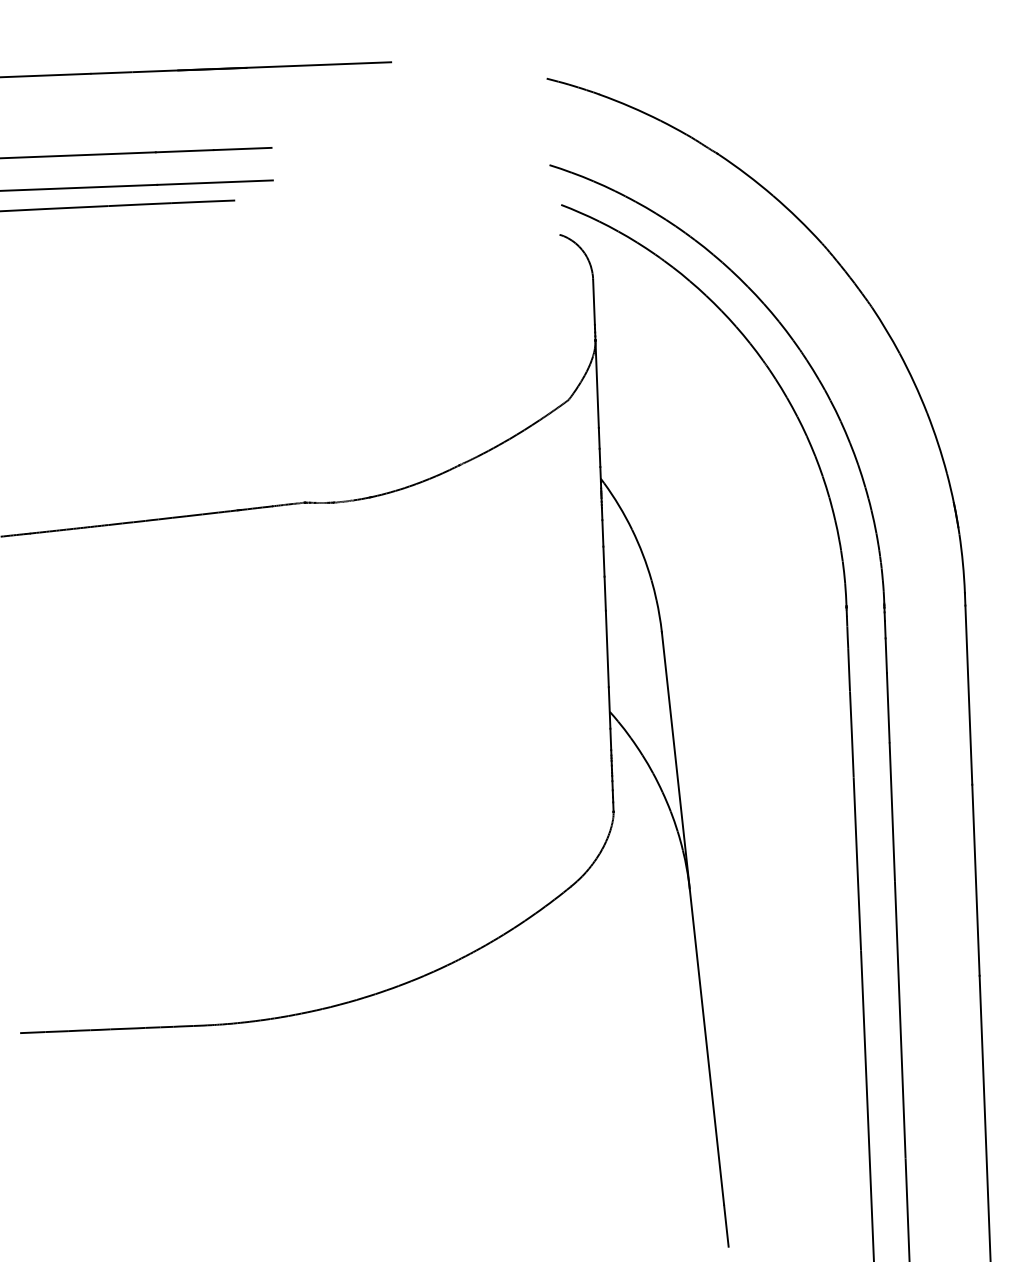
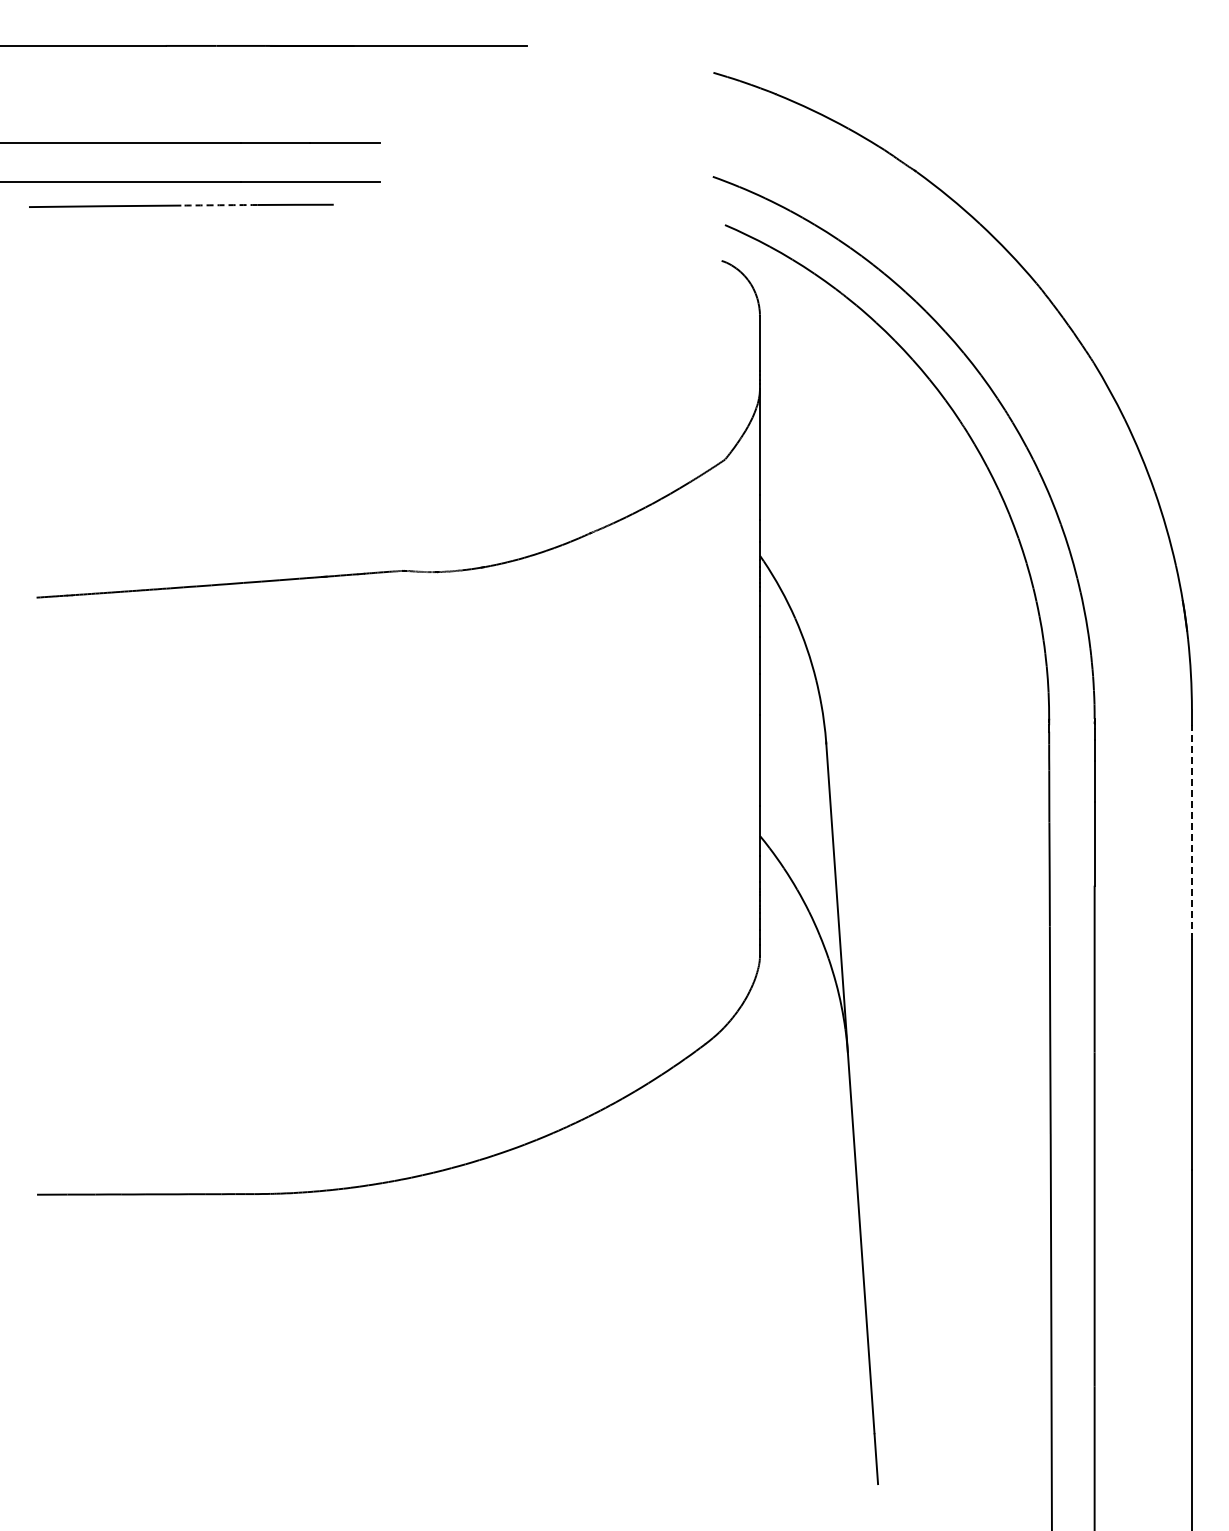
arc: (140, 204) -> (219, 205), solid -> dashed
line: (968, 695) -> (1191, 832), solid -> dashed

